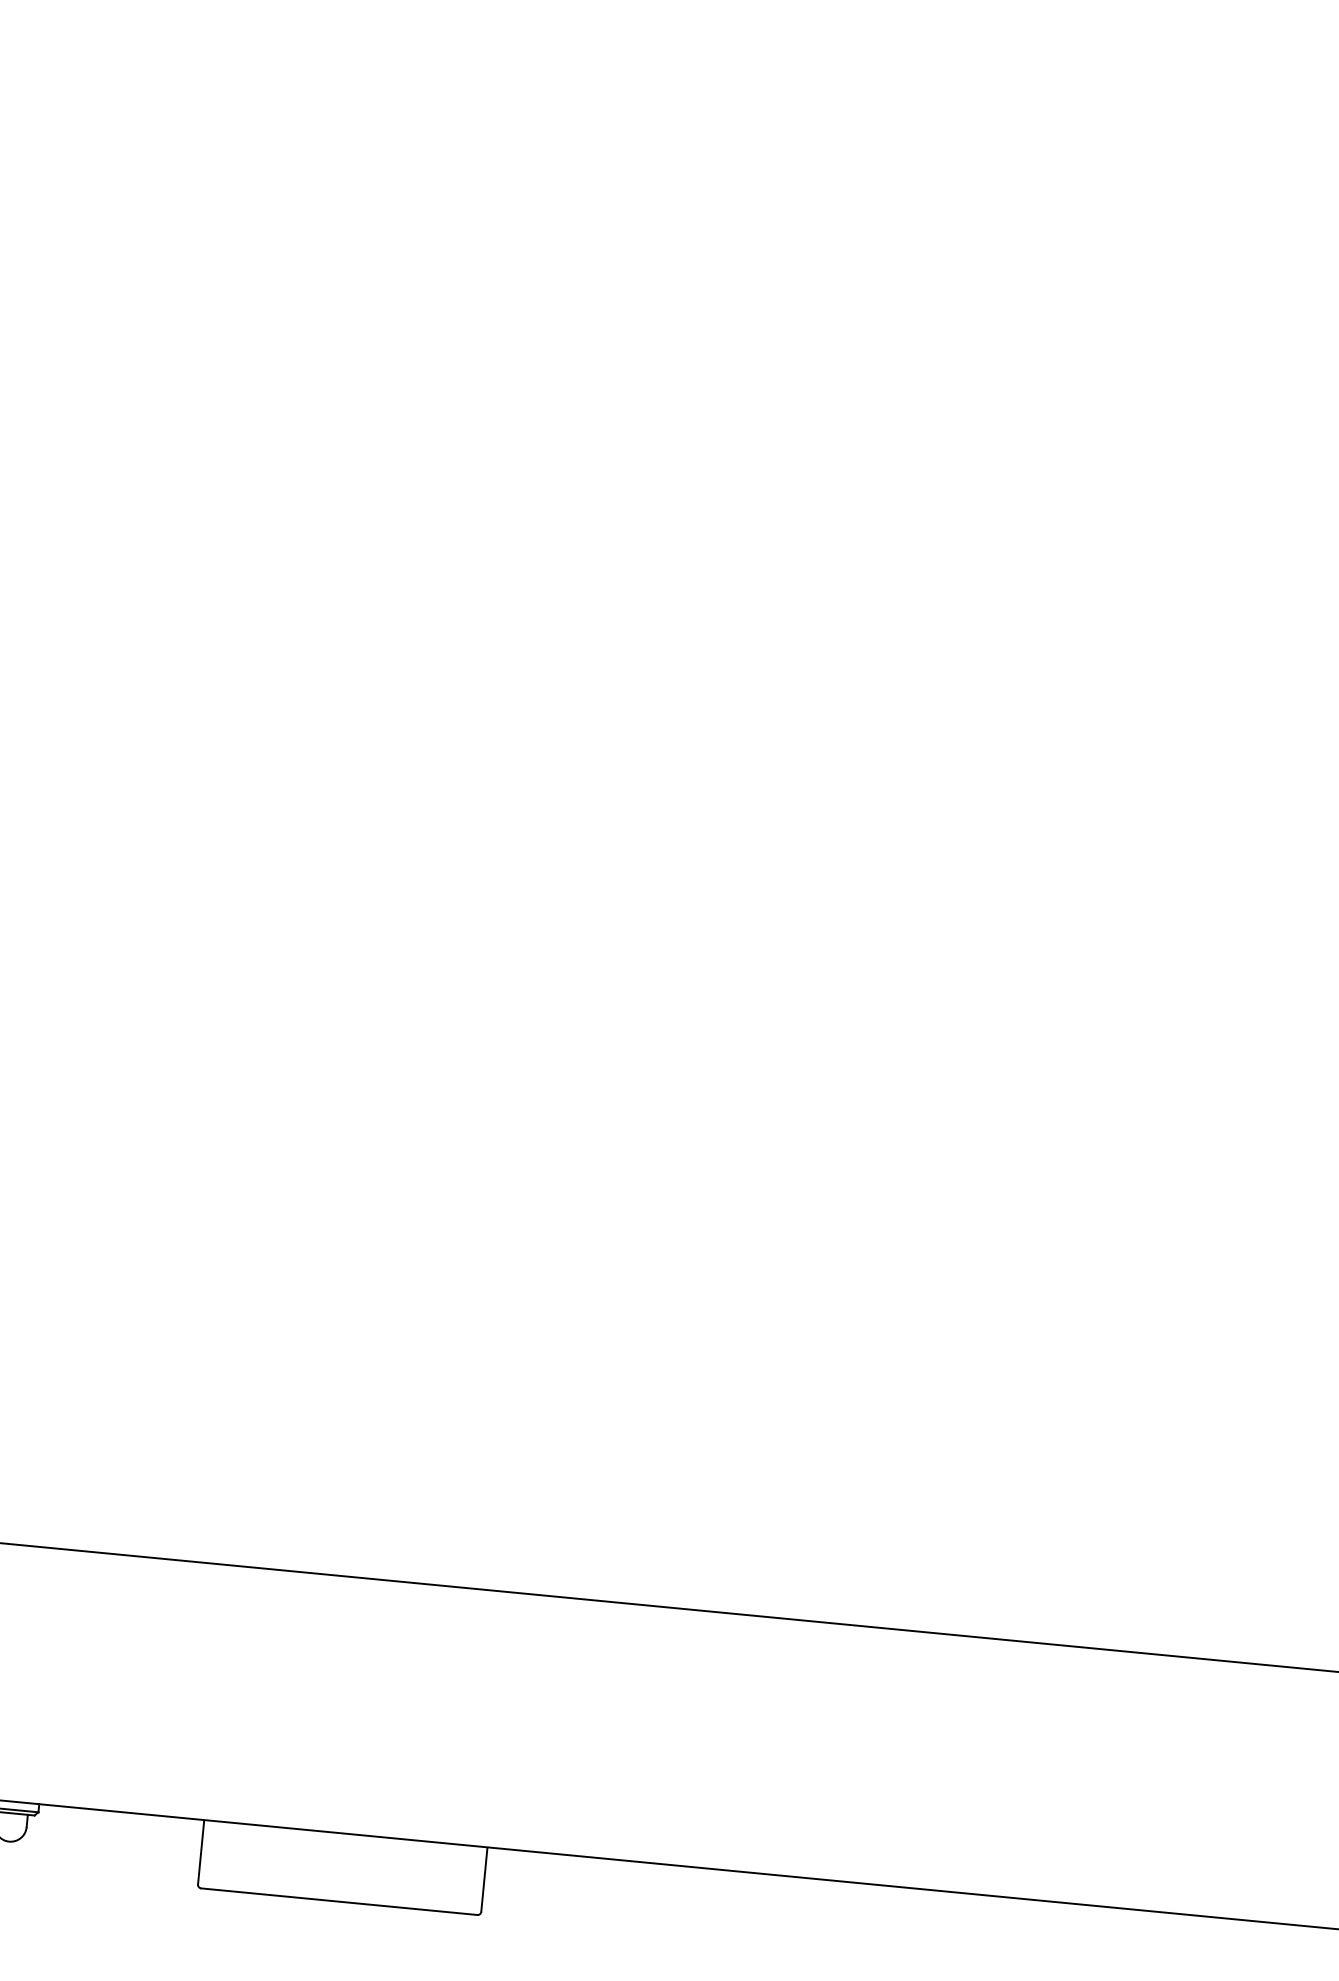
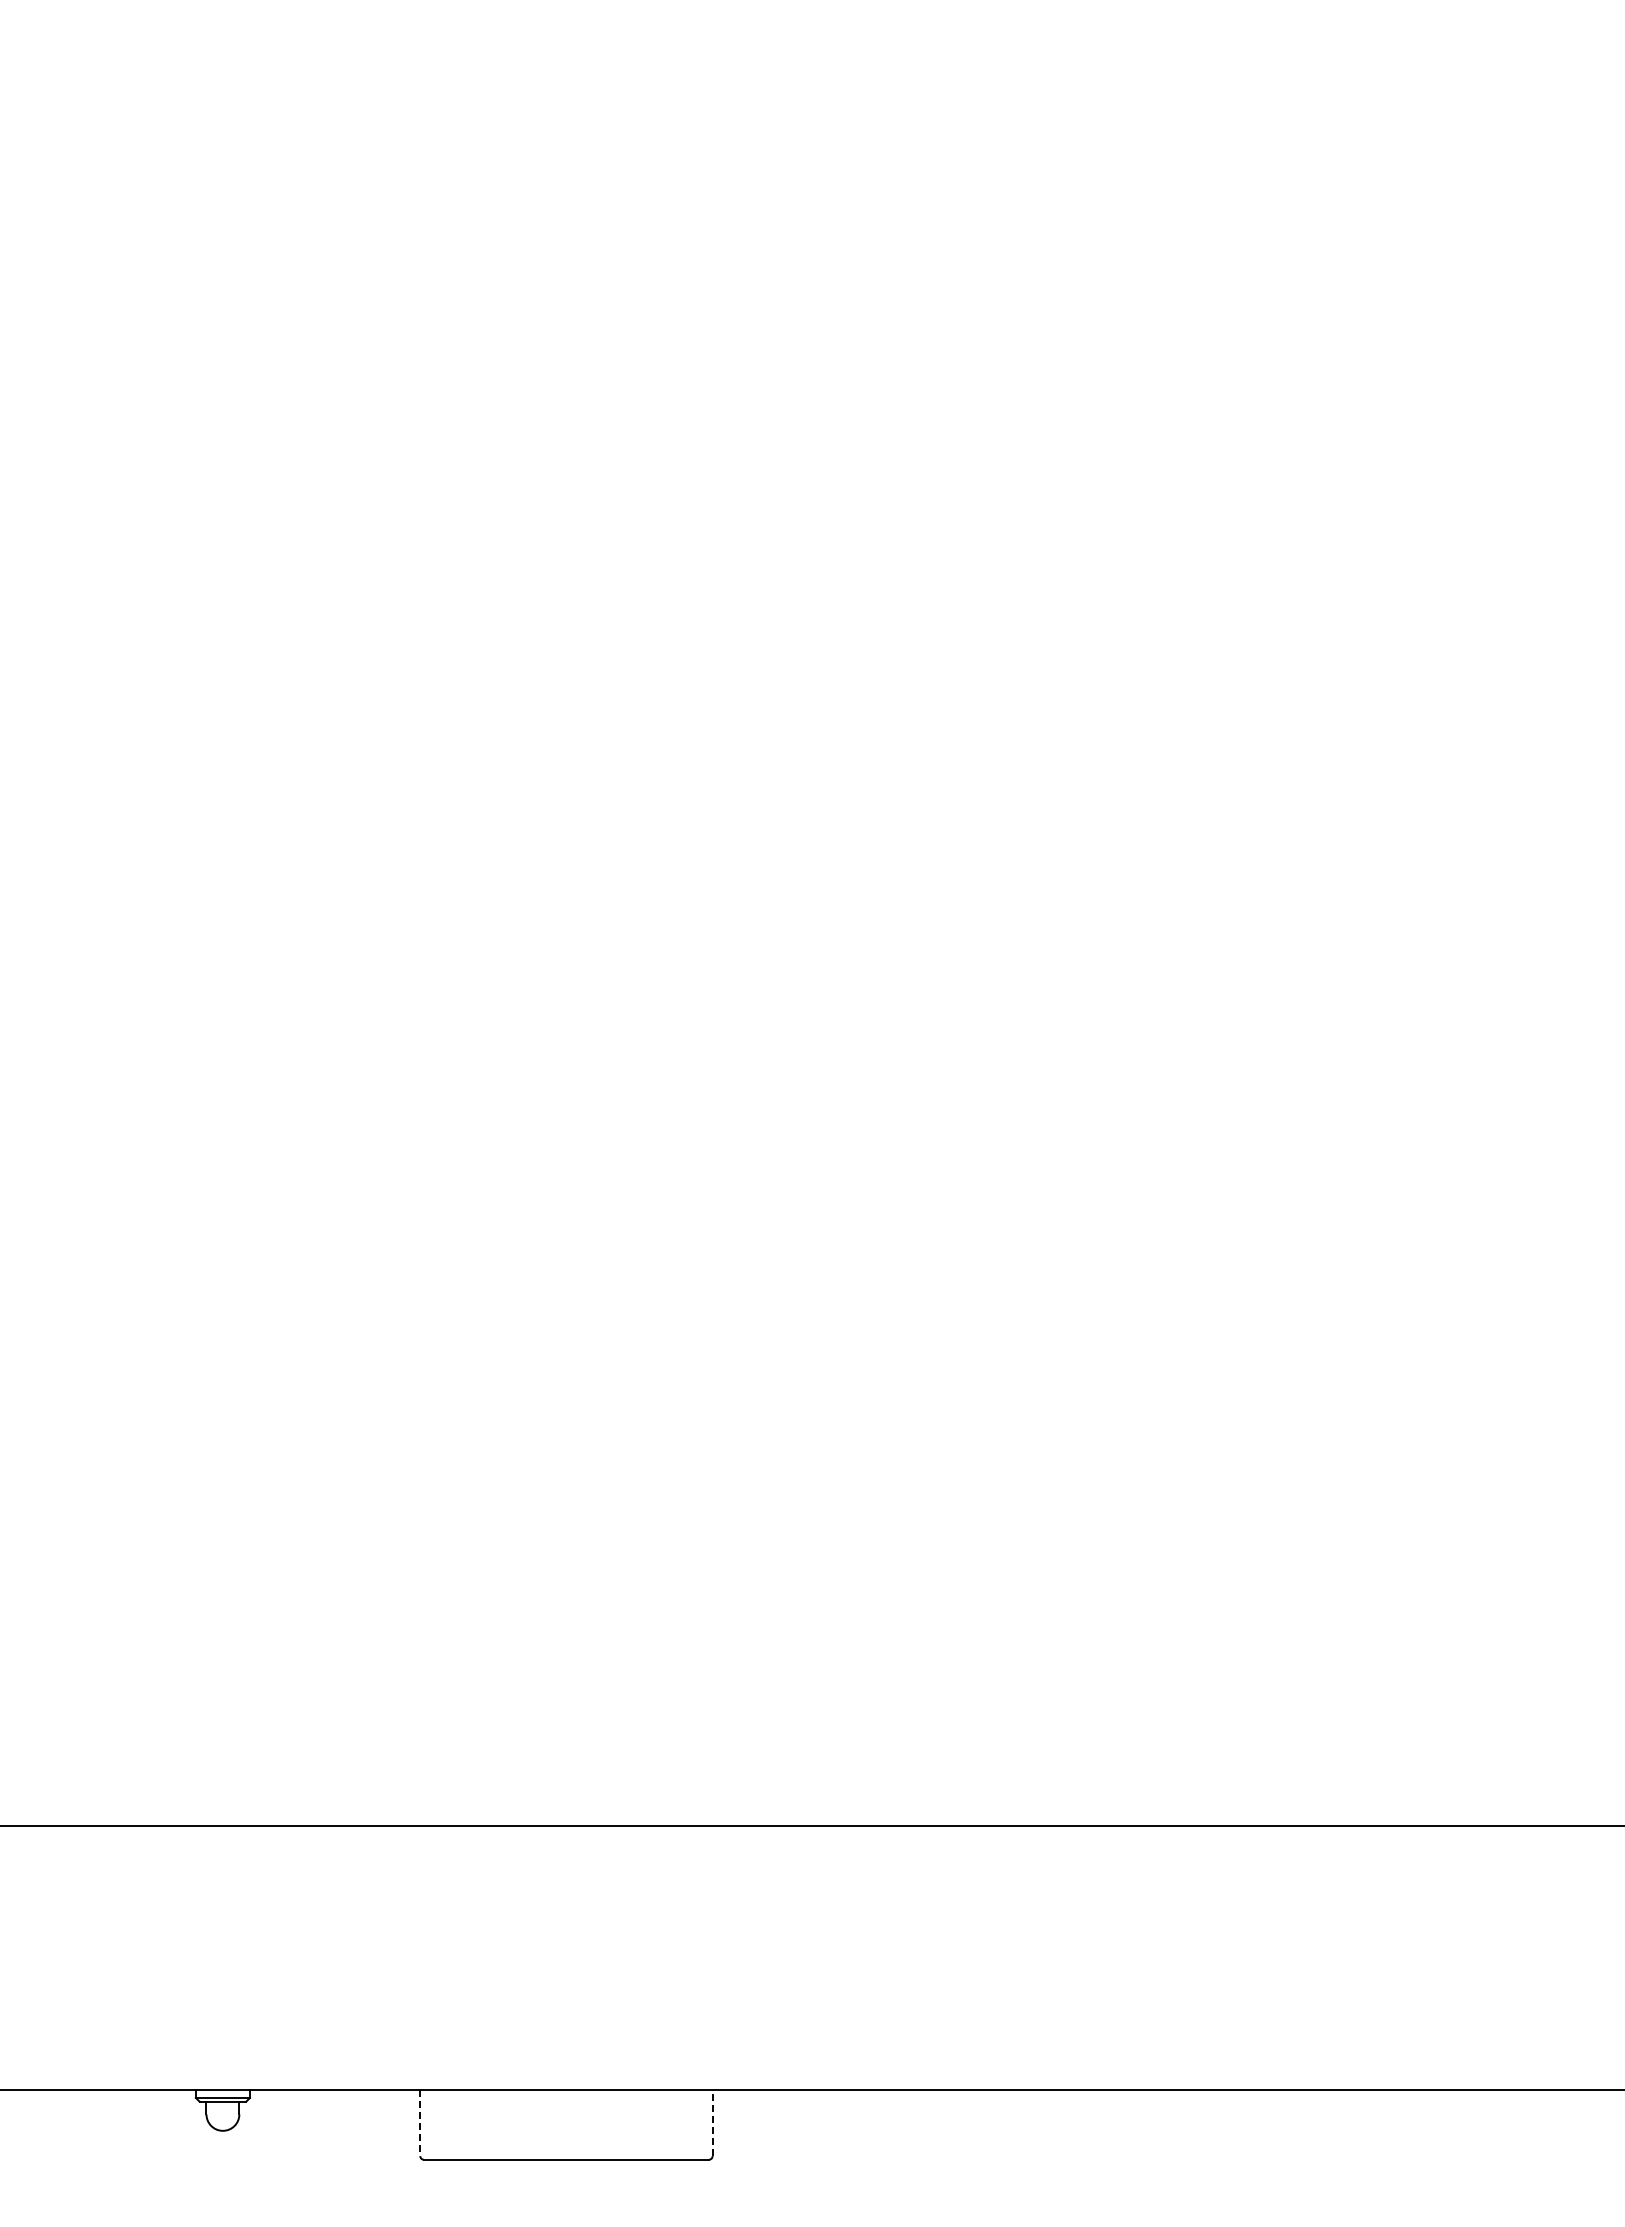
line: (201, 1852) -> (420, 2123), solid -> dashed
line: (484, 1880) -> (712, 2123), solid -> dashed

